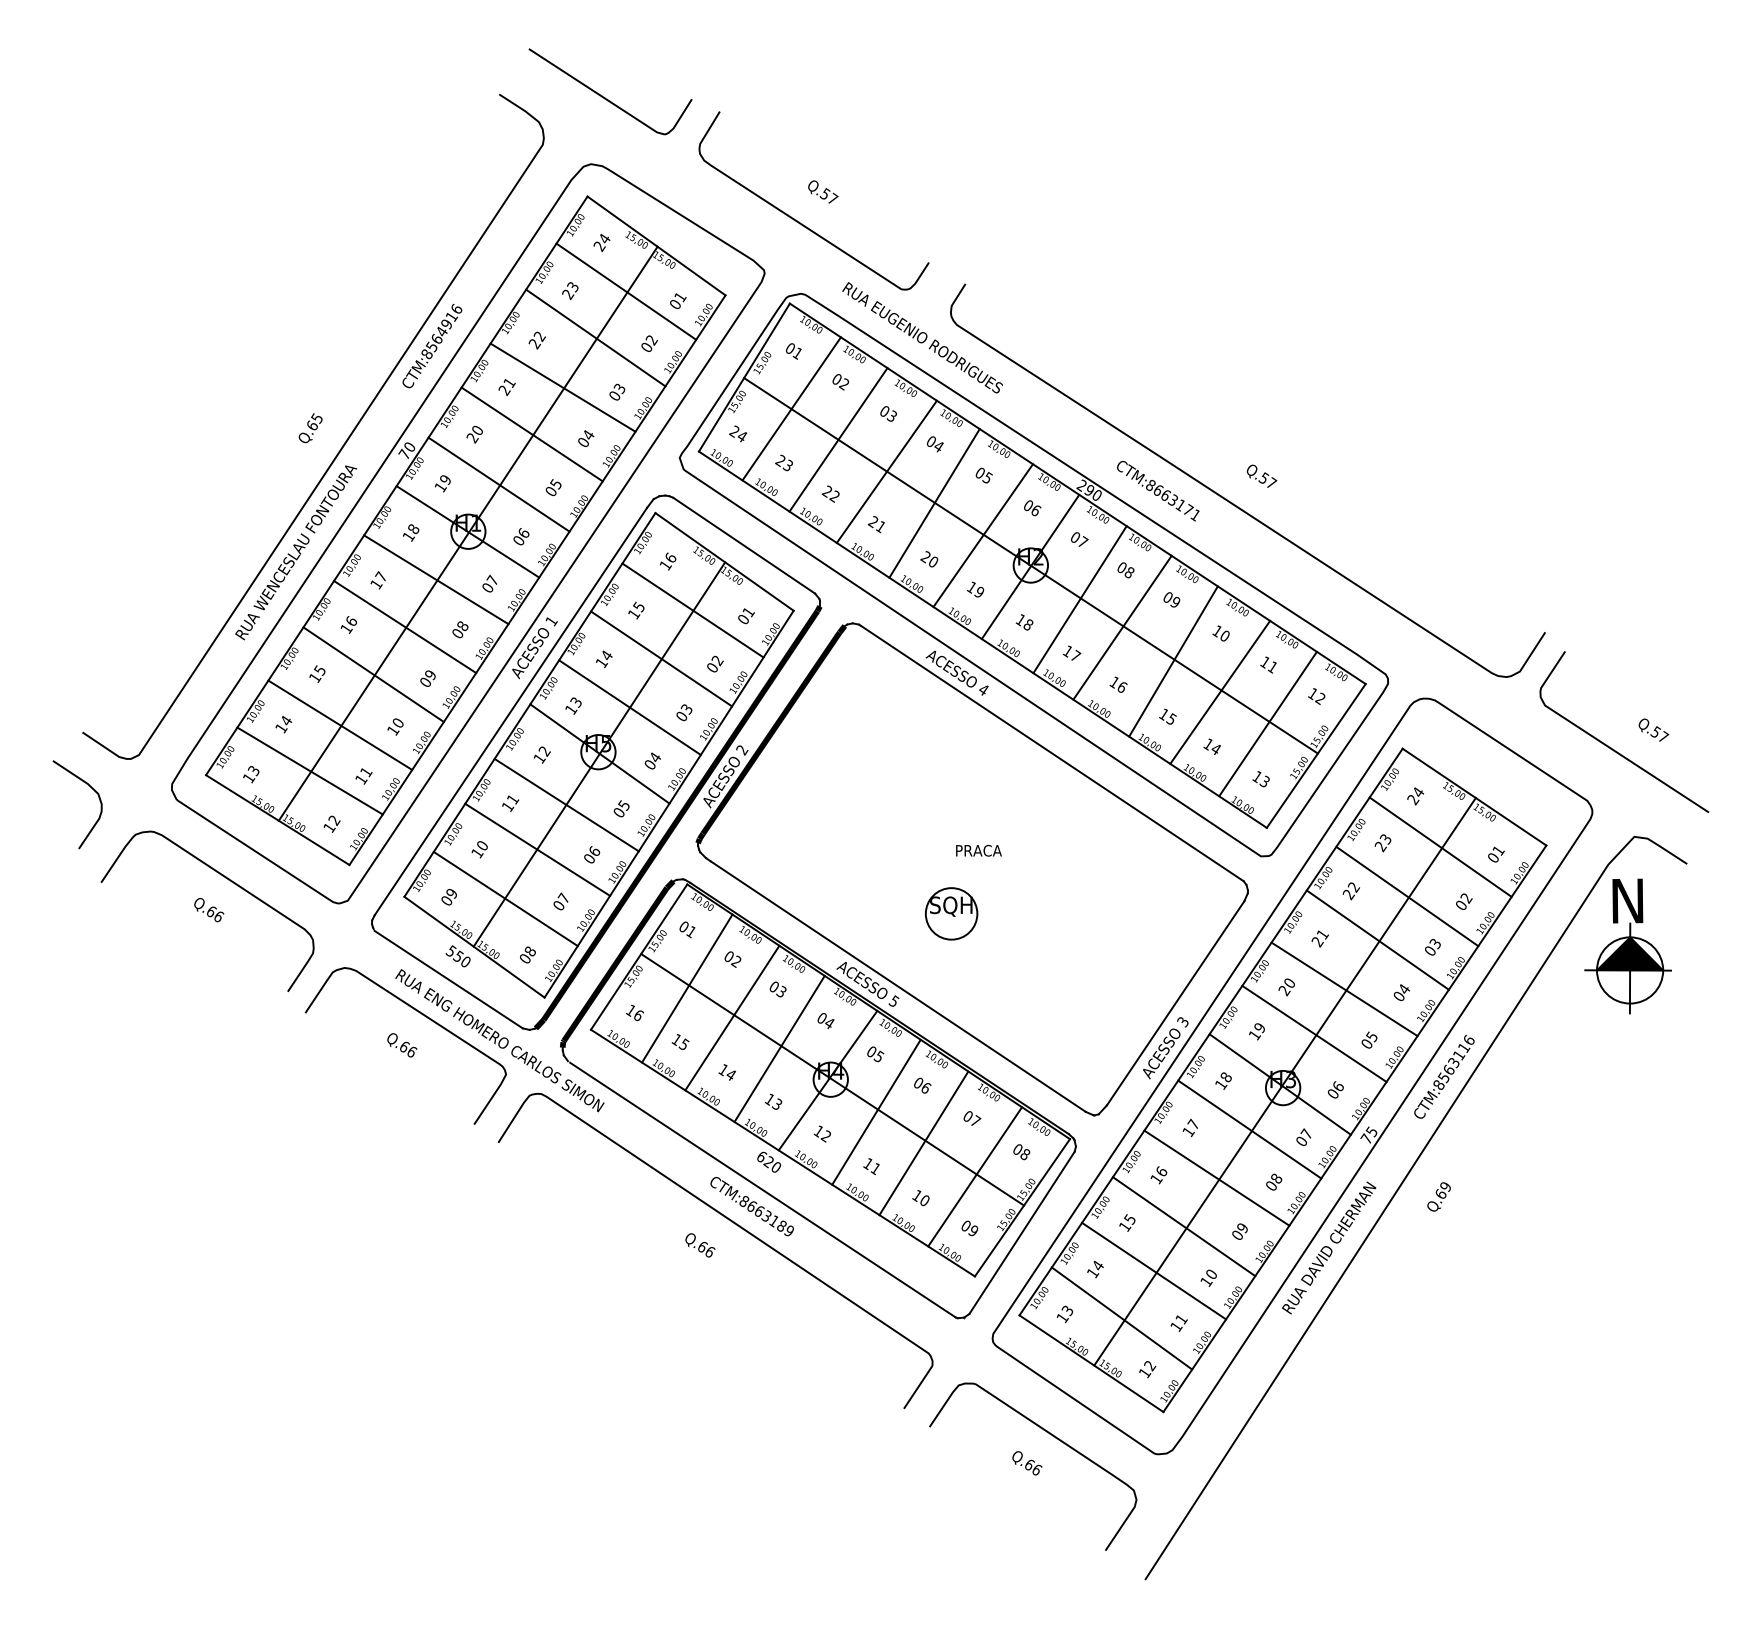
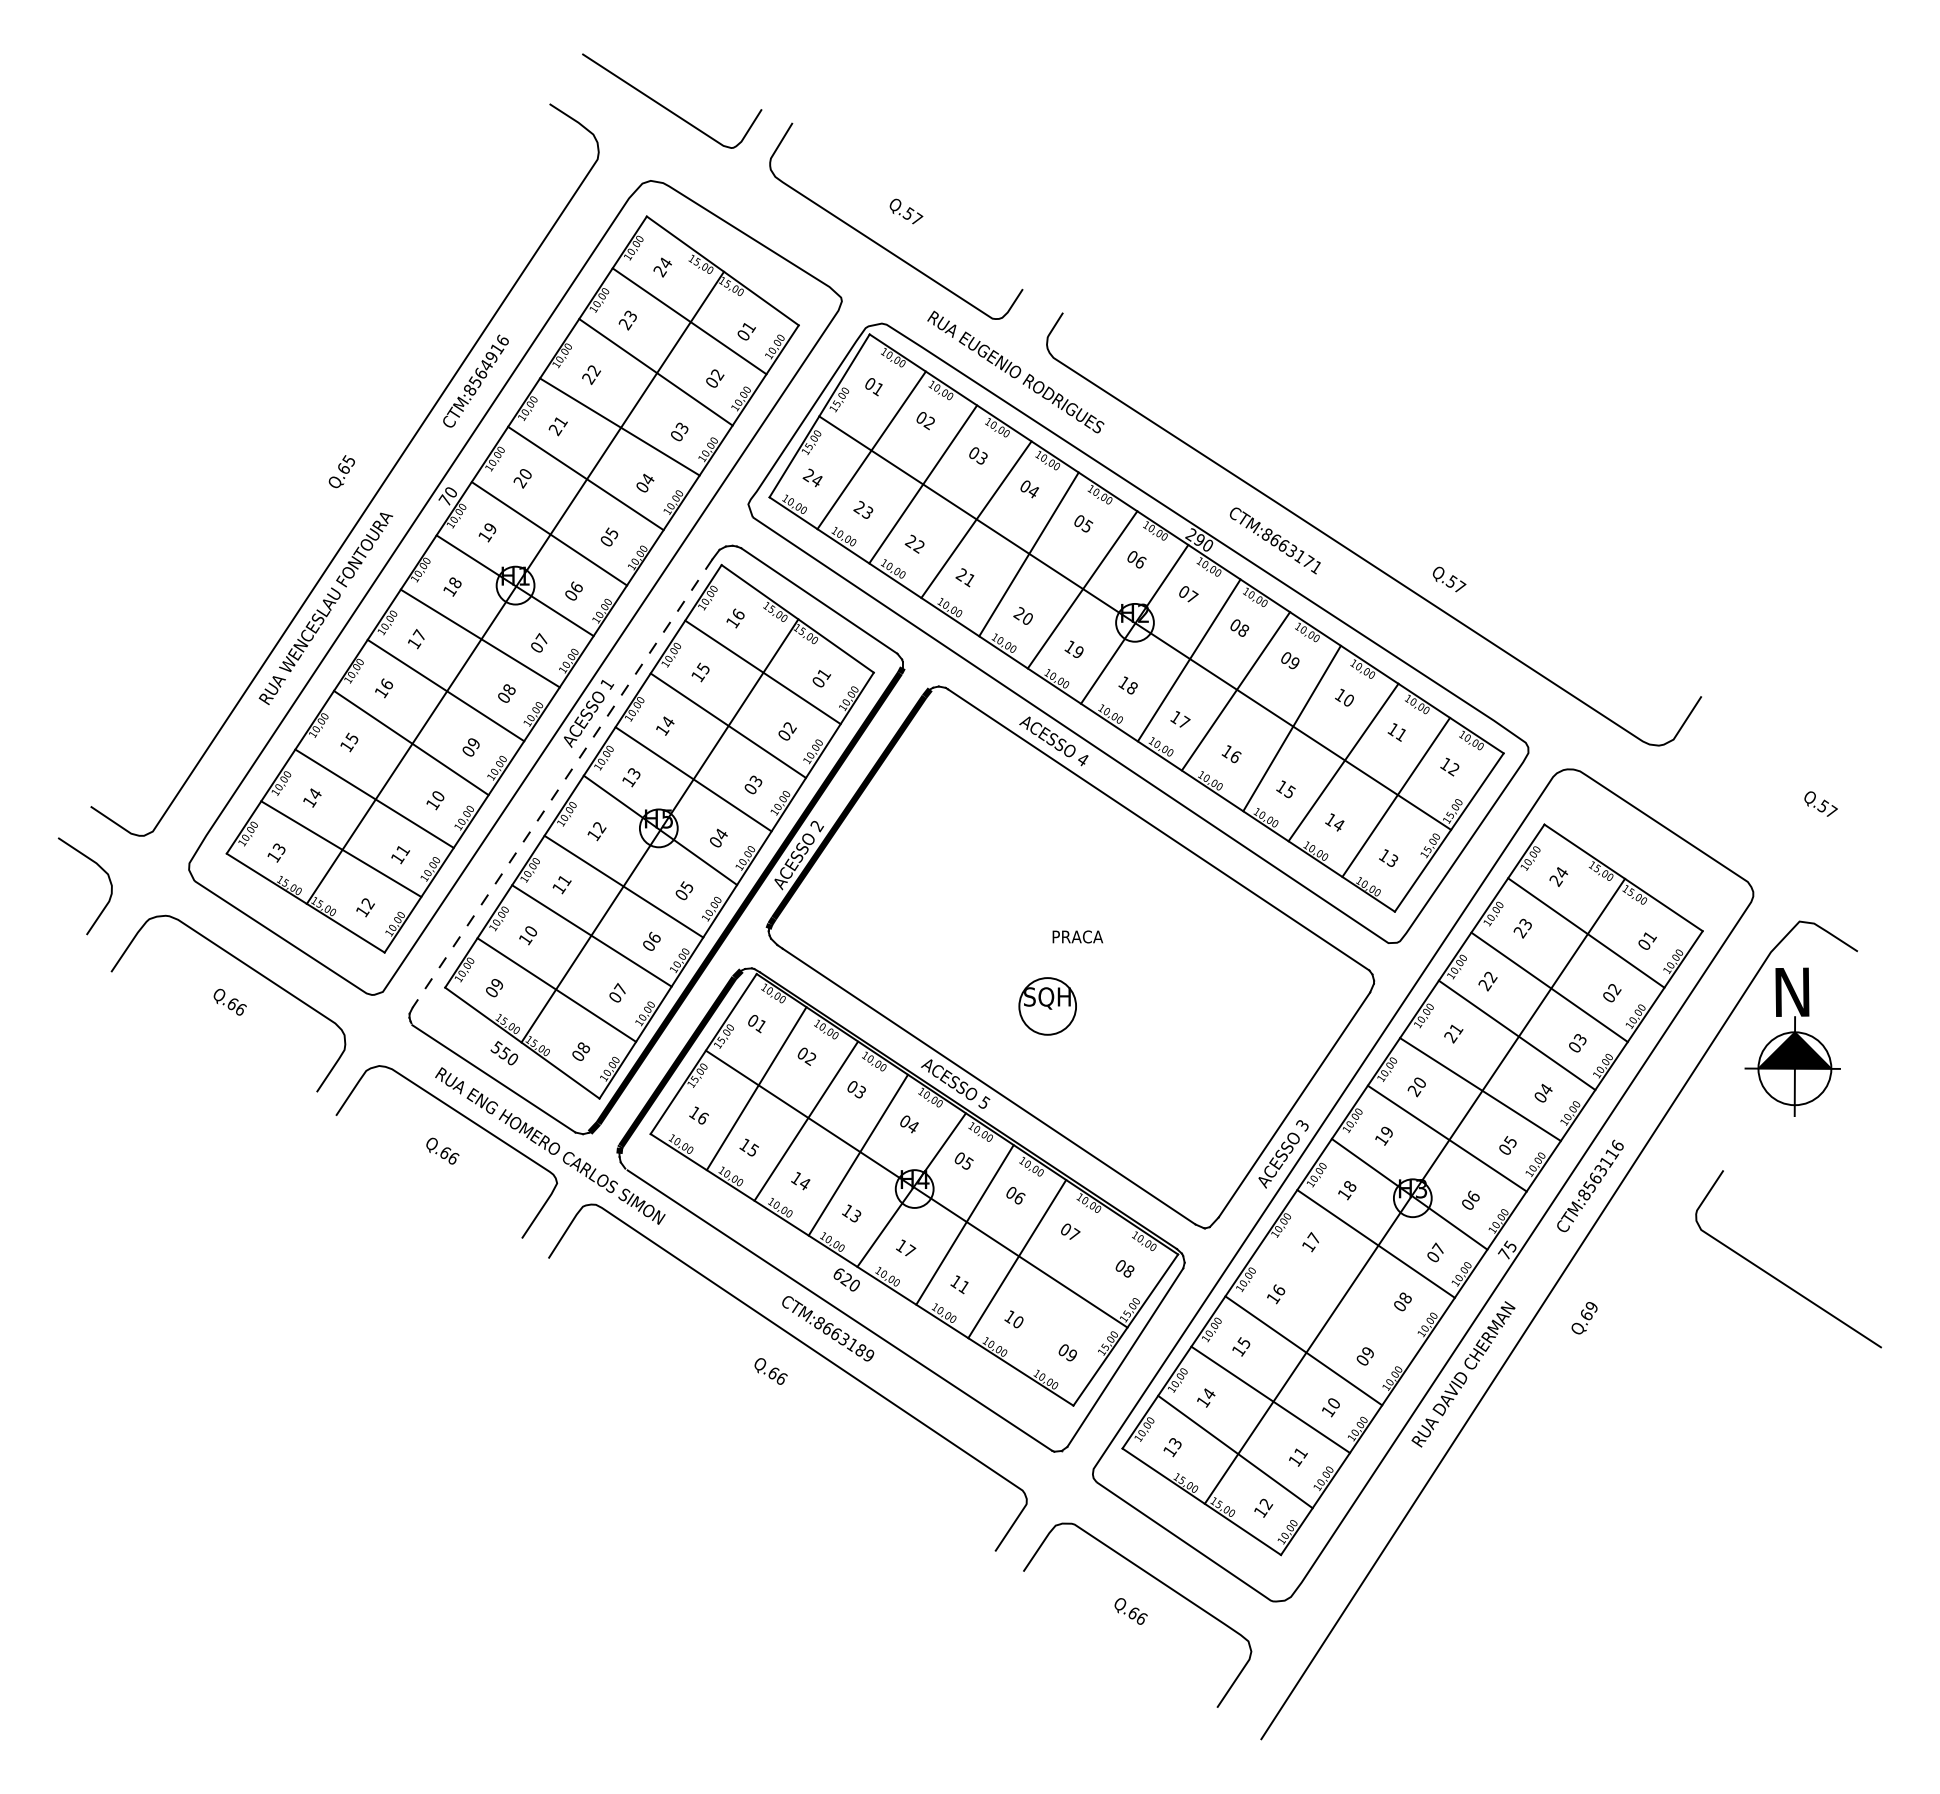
text: (1261, 476) -> (1449, 579), moved
line: (510, 711) -> (562, 783), solid -> dashed
curve: (1616, 750) -> (1779, 1279), moved
text: (826, 1136) -> (909, 1251), 12 -> 17
line: (974, 1176) -> (1073, 1295), removed
line: (1216, 1178) -> (1339, 1297), removed

